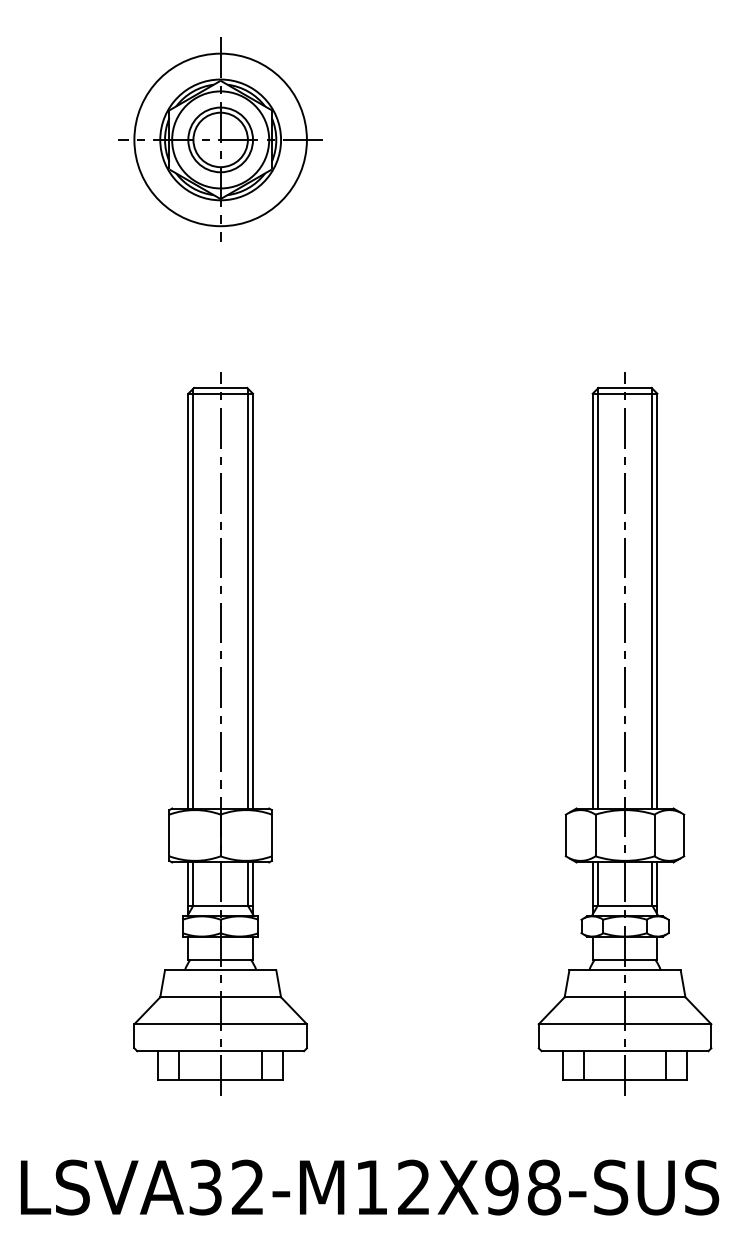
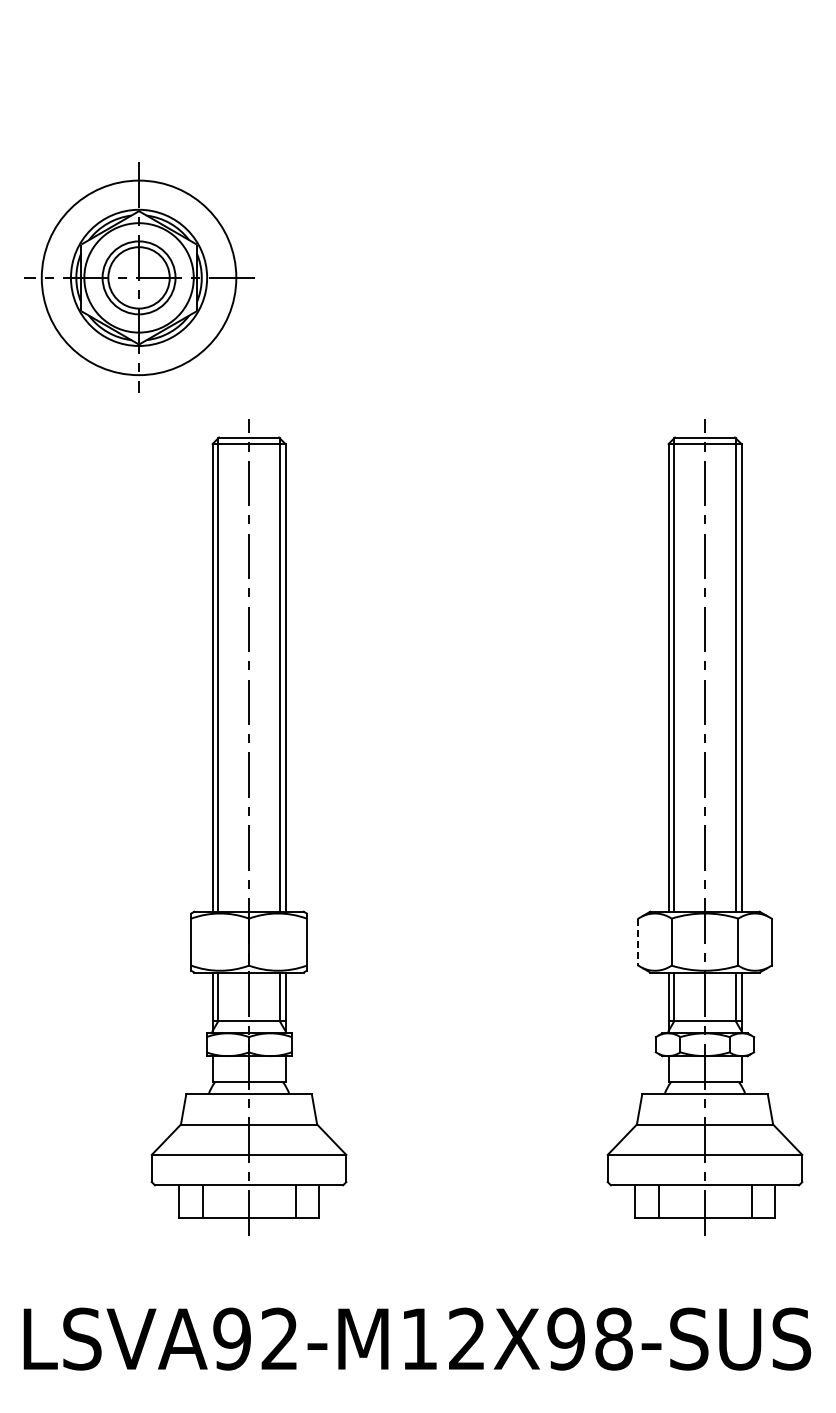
part: (221, 139) -> (139, 277), moved
line: (566, 835) -> (638, 942), solid -> dashed
text: (205, 1187) -> (231, 1338), LSVA32-M12X98-SUS -> LSVA92-M12X98-SUS

